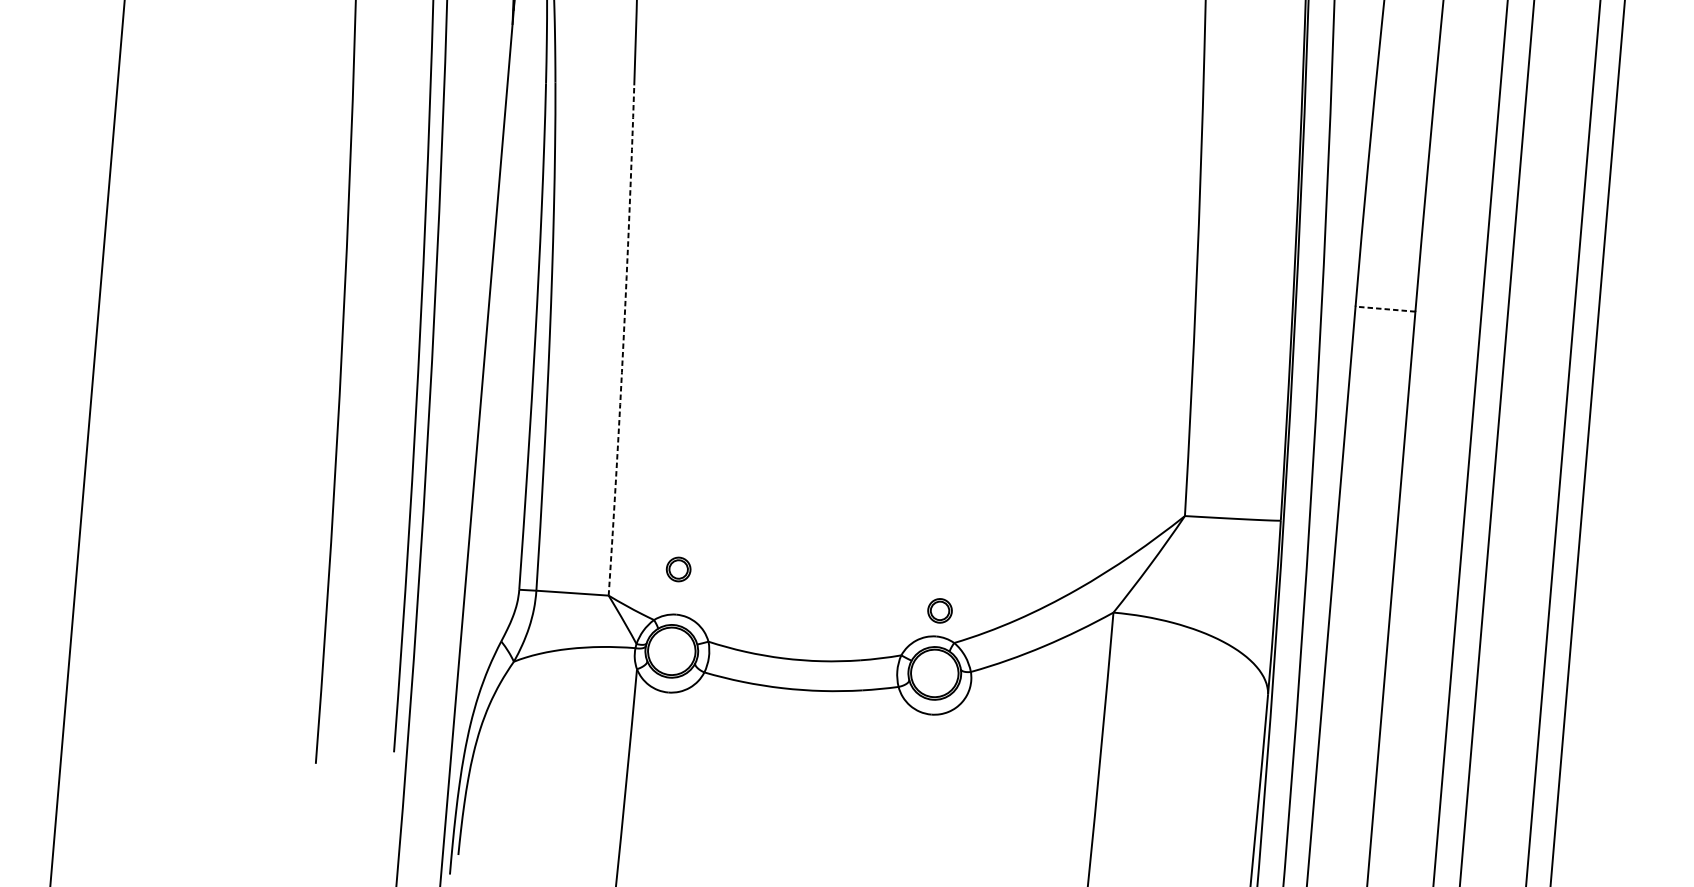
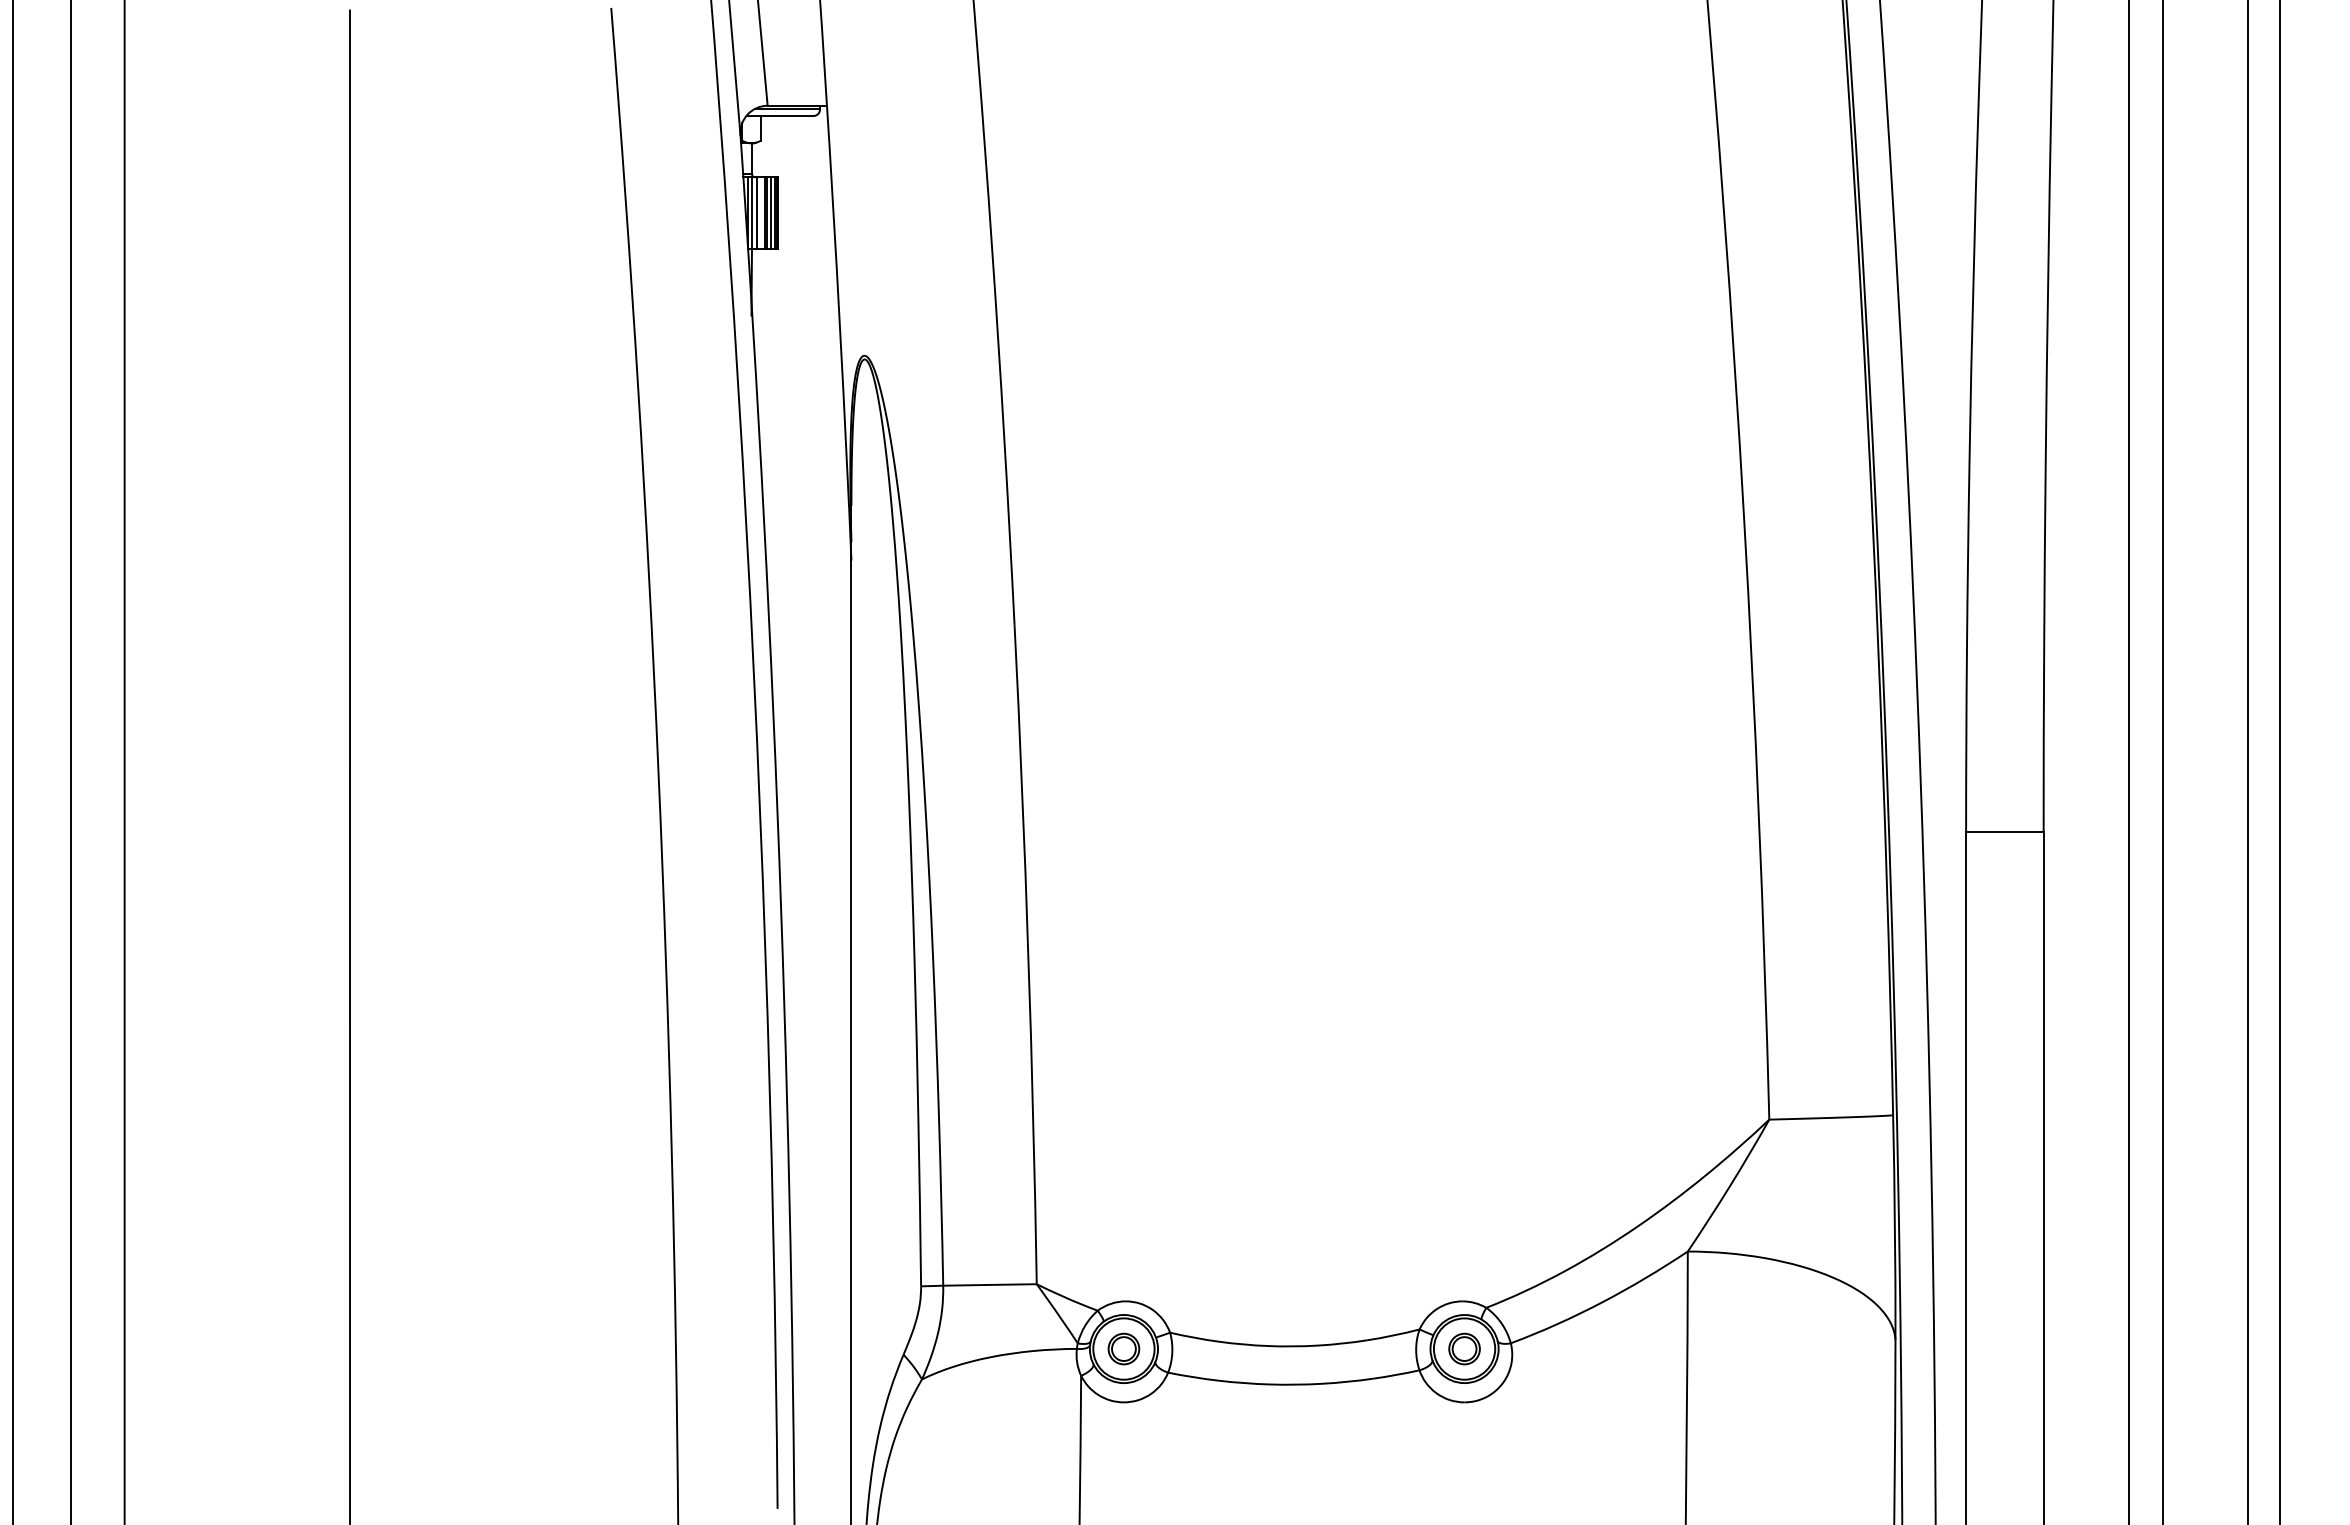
line: (1385, 308) -> (2004, 831), dashed -> solid
arc: (623, 340) -> (1028, 954), dashed -> solid
part: (678, 569) -> (1123, 1348), moved
part: (940, 610) -> (1464, 1348), moved

